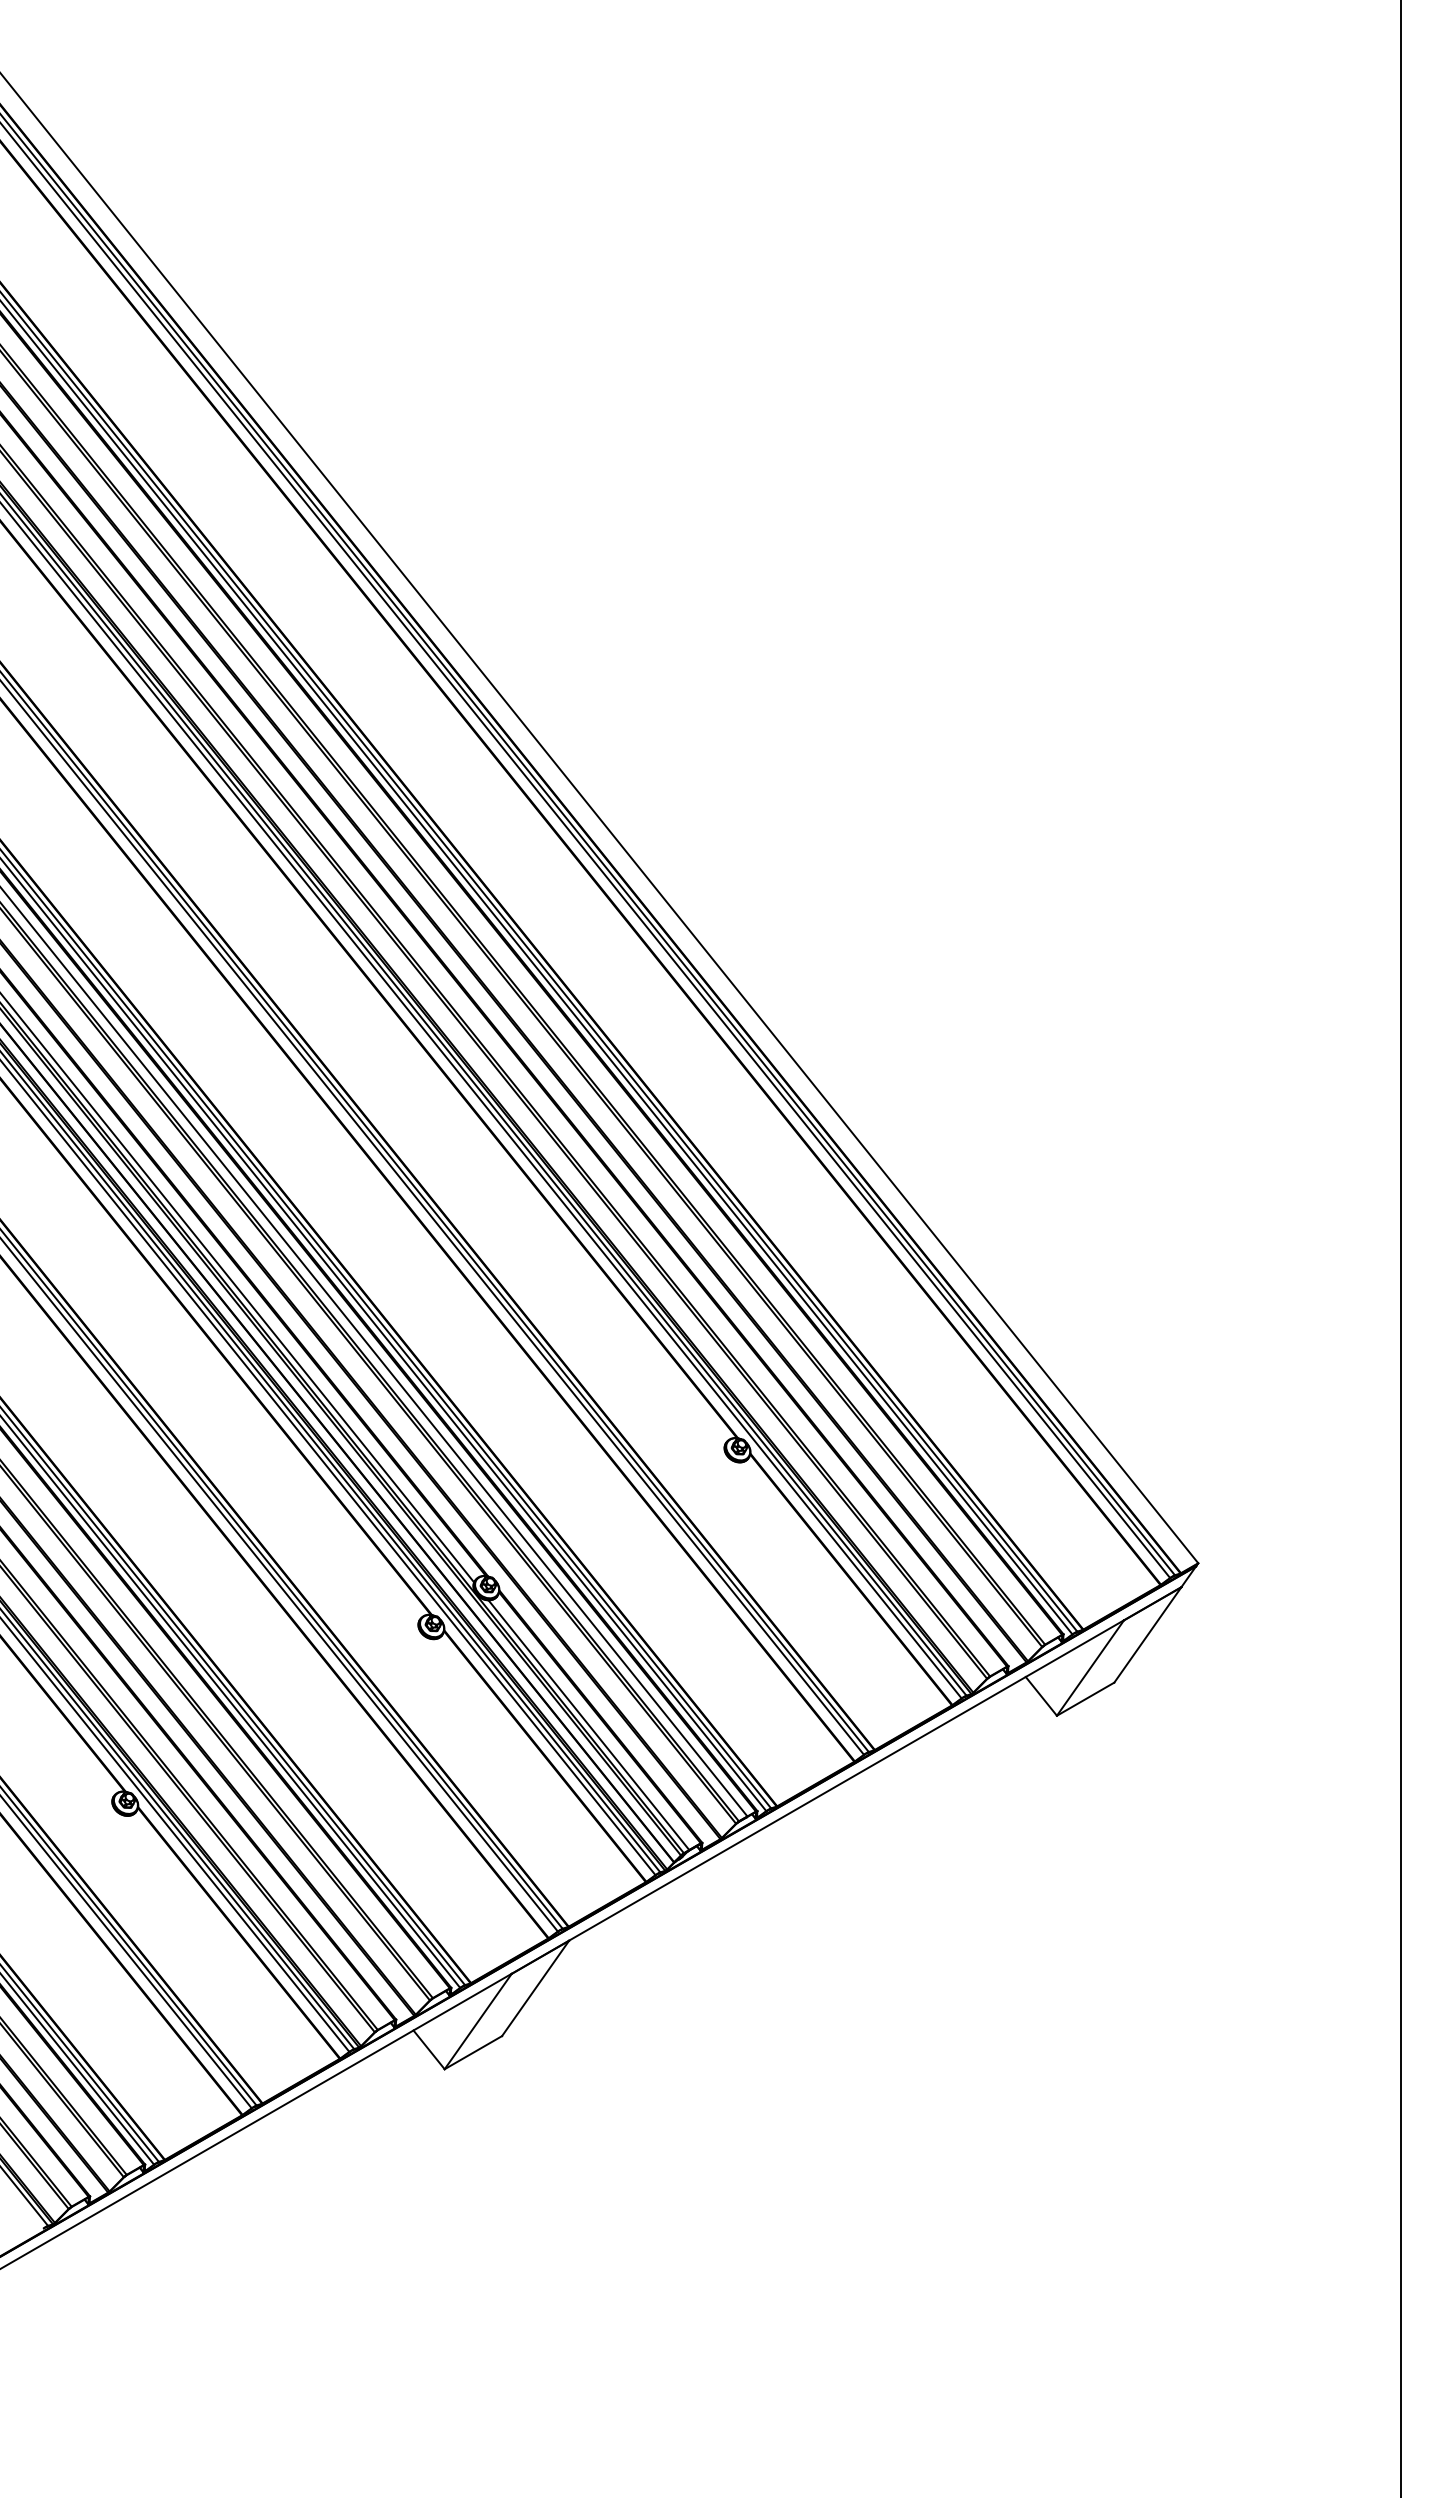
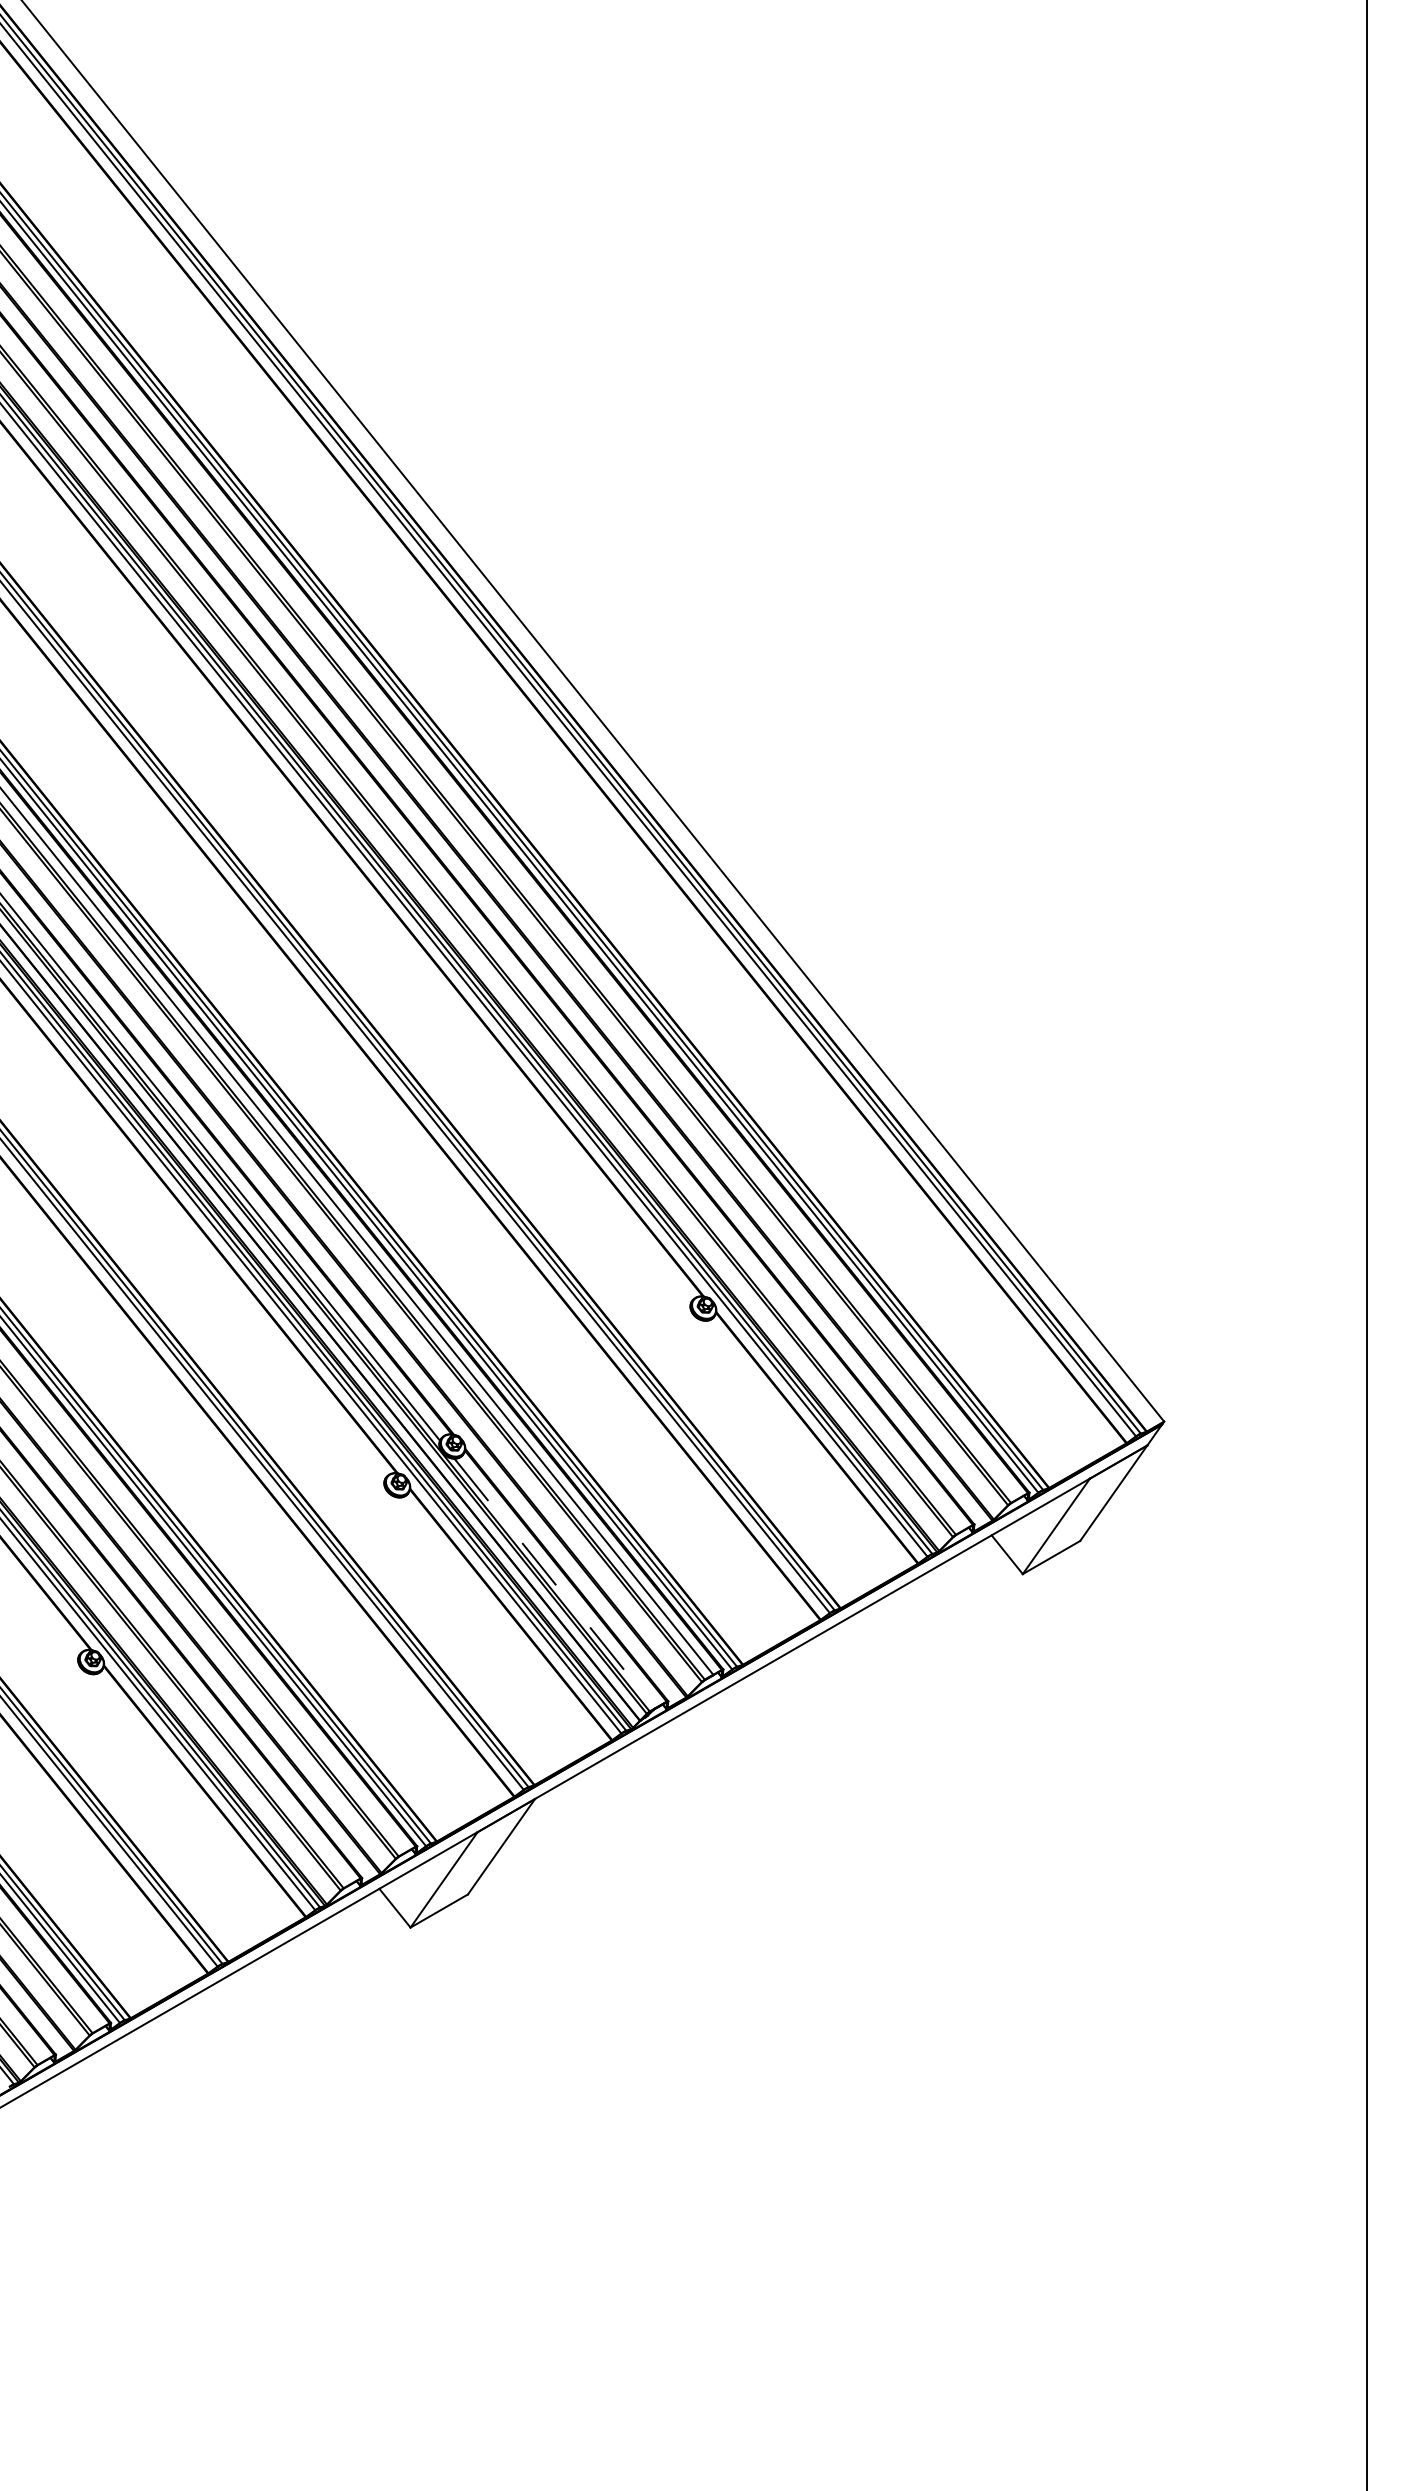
line: (589, 1725) -> (555, 1583), solid -> dashed

